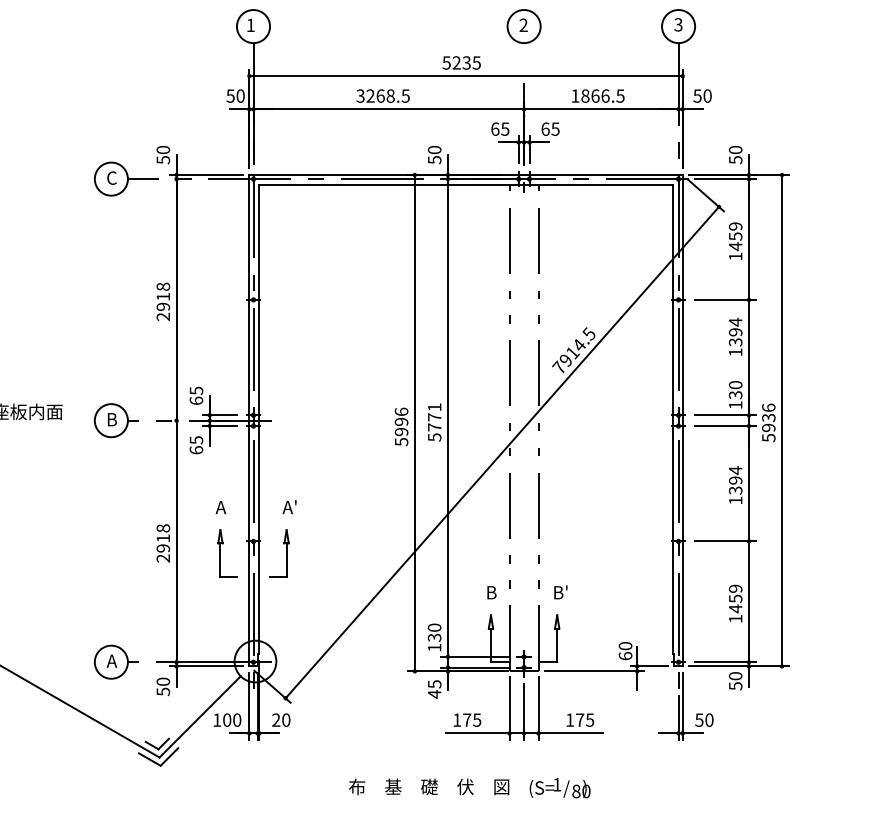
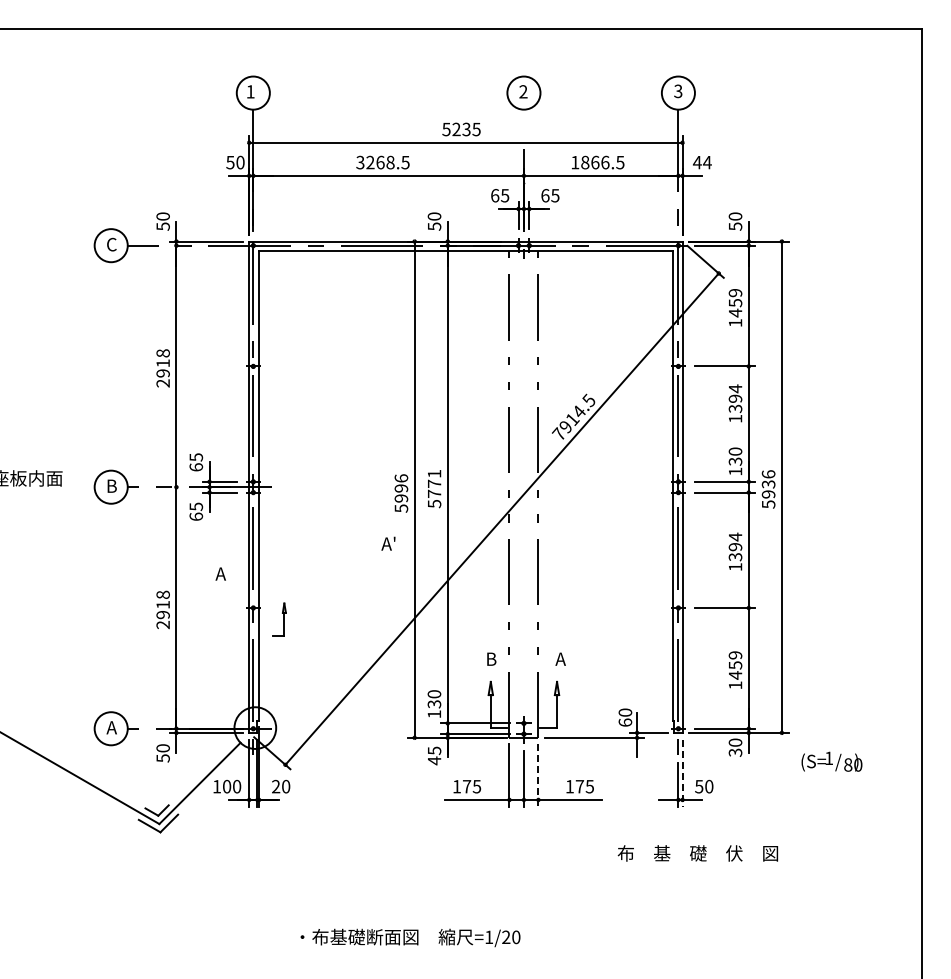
text: (702, 95) -> (702, 162), 50 -> 44
text: (289, 506) -> (388, 543), moved
part: (220, 552) -> (220, 619), removed
part: (279, 552) -> (279, 619), size x0.7
text: (560, 591) -> (560, 658), B' -> A
text: (734, 685) -> (734, 752), 50 -> 30
line: (682, 706) -> (682, 773), solid -> dashed
line: (538, 708) -> (538, 775), solid -> dashed
text: (428, 786) -> (697, 853), moved
text: (559, 787) -> (831, 761), moved

